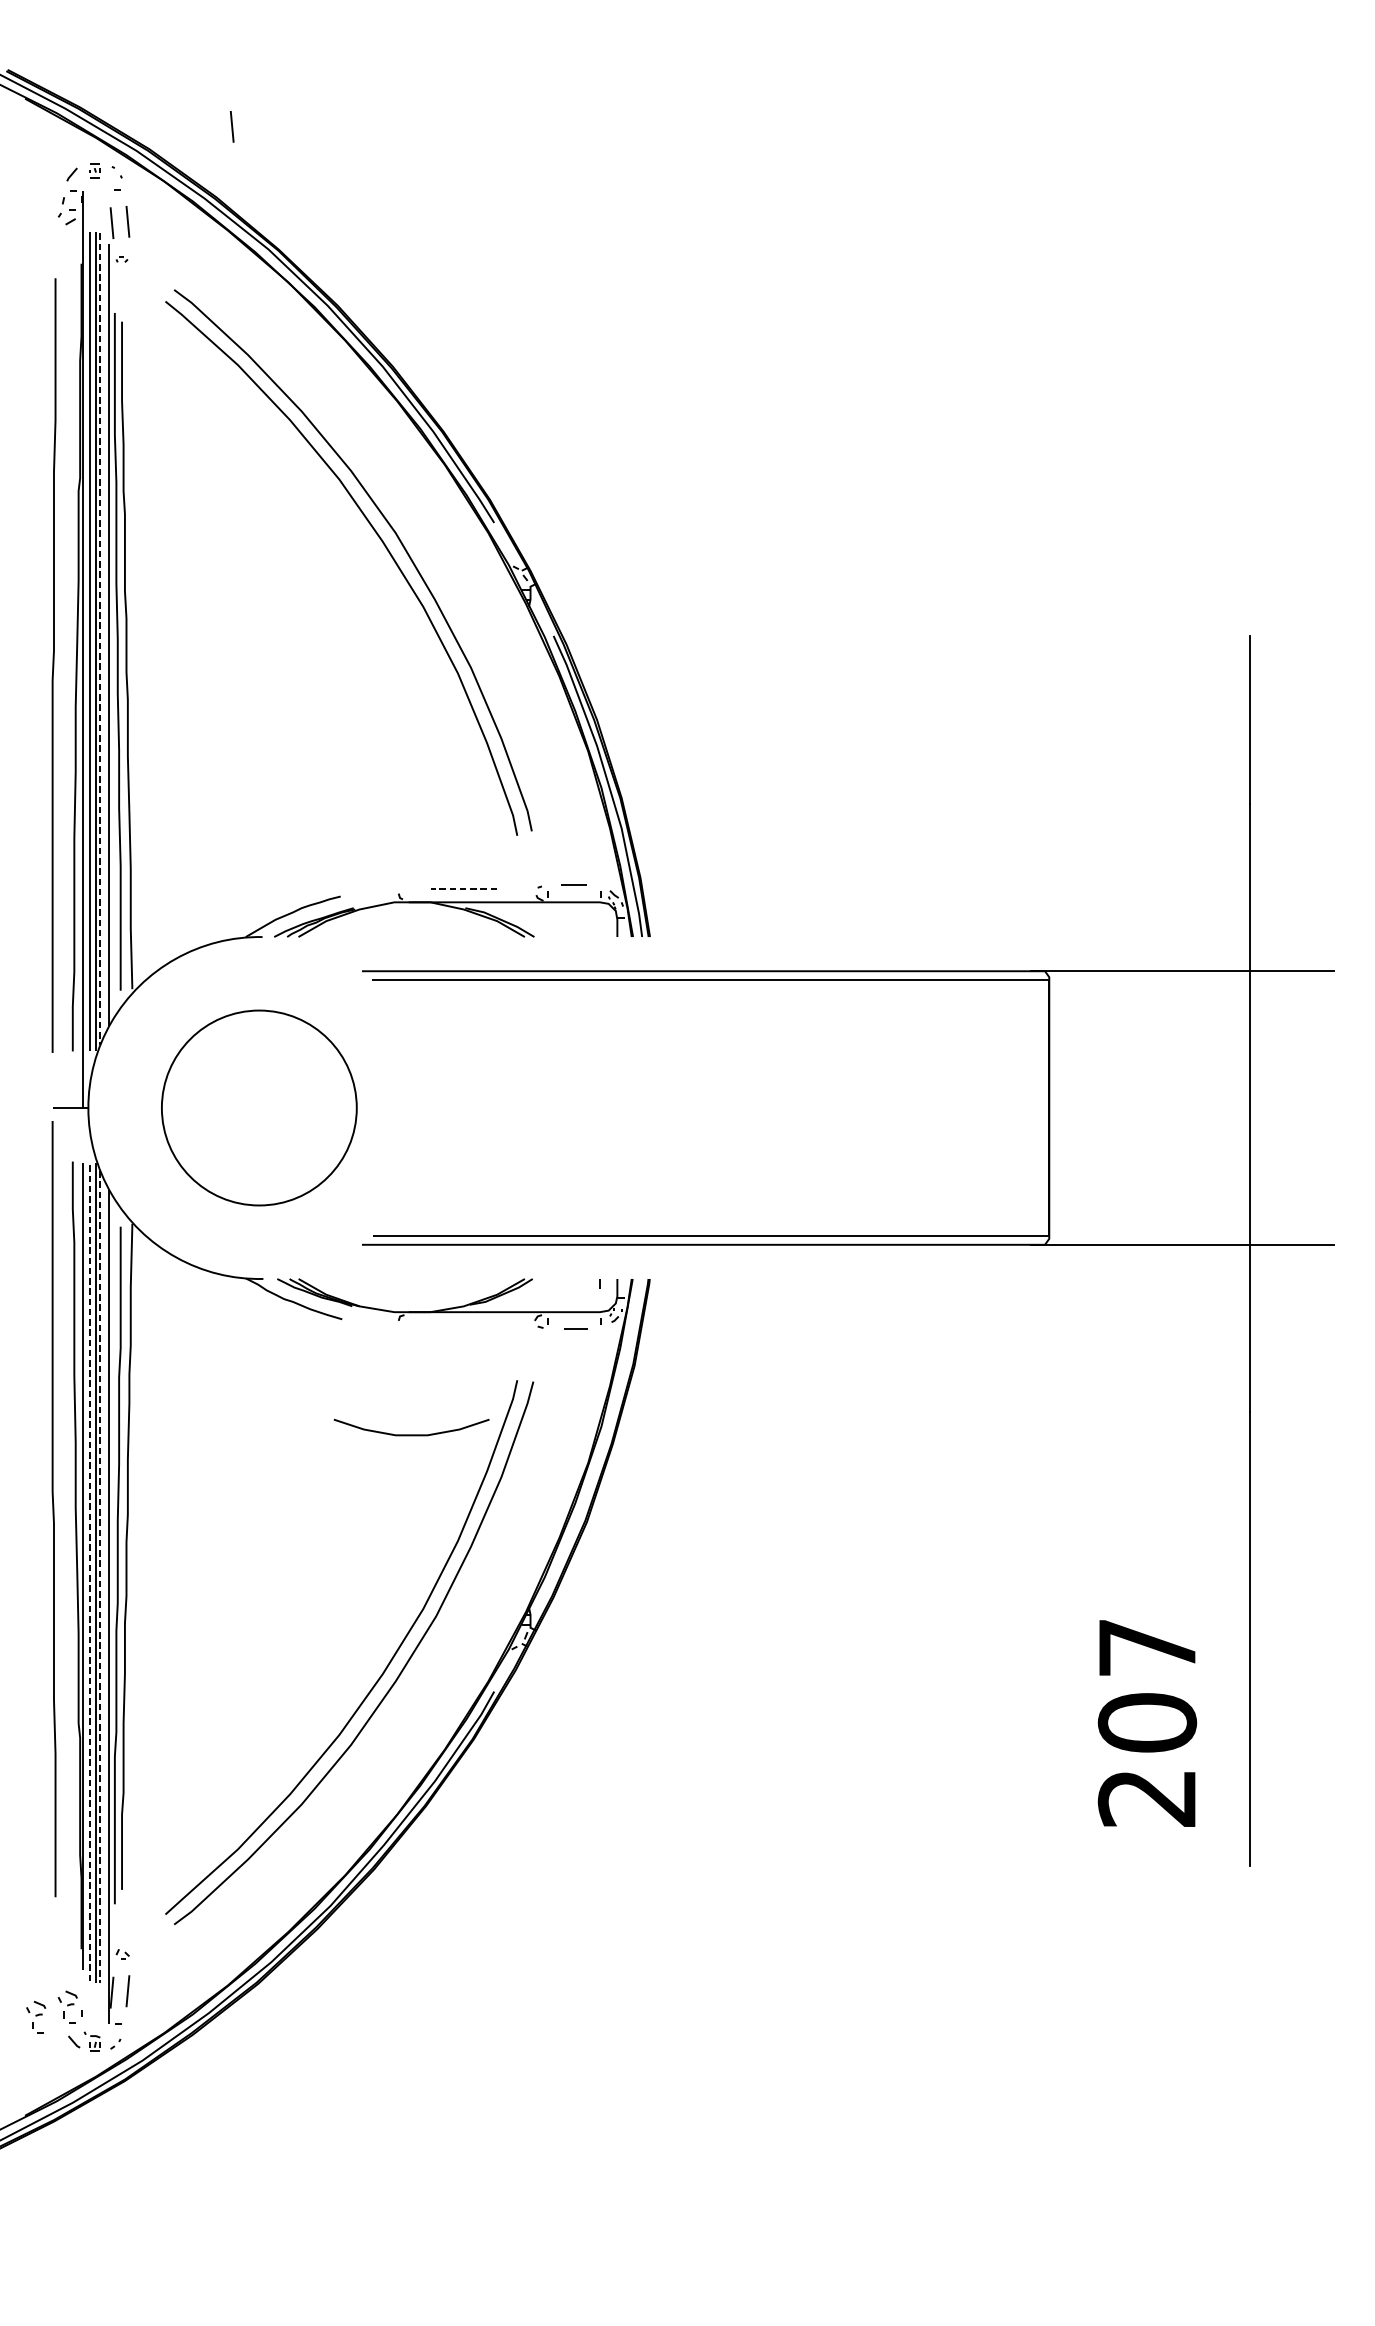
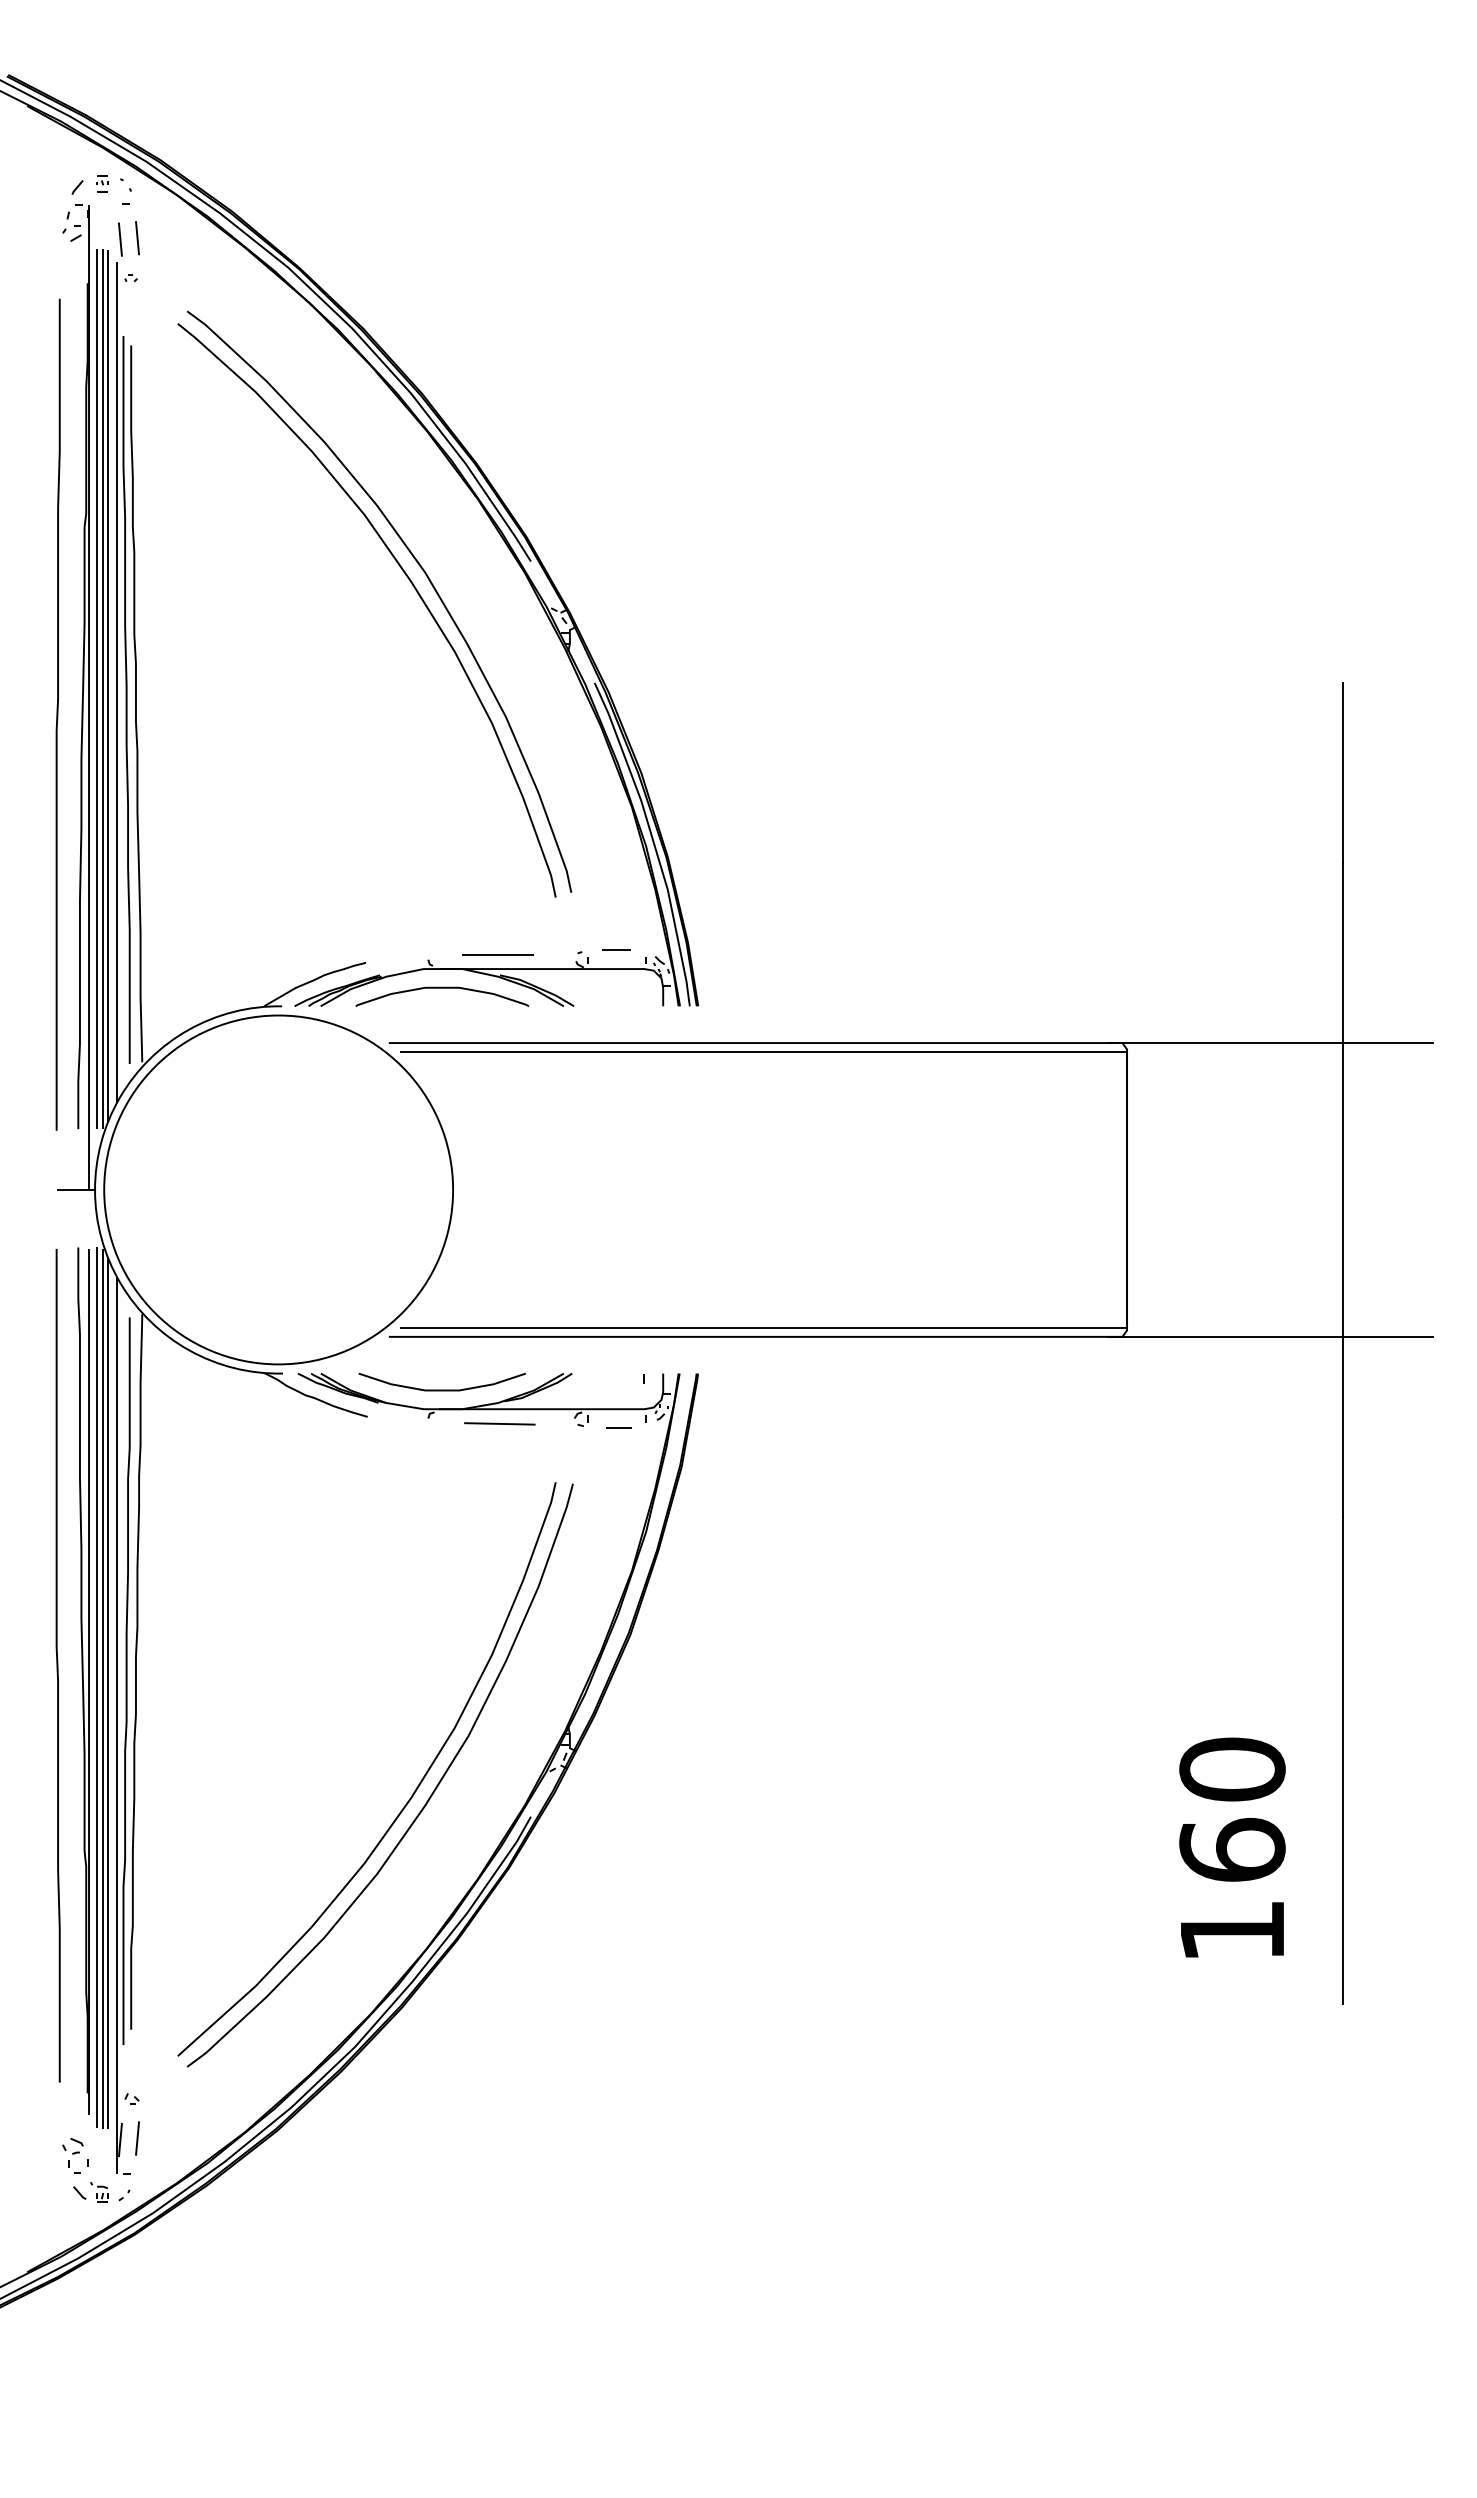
line: (232, 127) -> (249, 136), removed
line: (99, 639) -> (107, 686), dashed -> solid
line: (464, 889) -> (498, 955), dashed -> solid
curve: (411, 920) -> (442, 988), added
circle: (259, 1107) -> (278, 1189), size x1.67
line: (464, 1325) -> (499, 1423), added
curve: (410, 1434) -> (441, 1389), moved
curve: (53, 1508) -> (57, 1665), moved
line: (90, 1571) -> (97, 1687), dashed -> solid
line: (99, 1576) -> (107, 1693), dashed -> solid
text: (1147, 1722) -> (1232, 1849), 207 -> 160
part: (35, 2017) -> (38, 2166), removed

